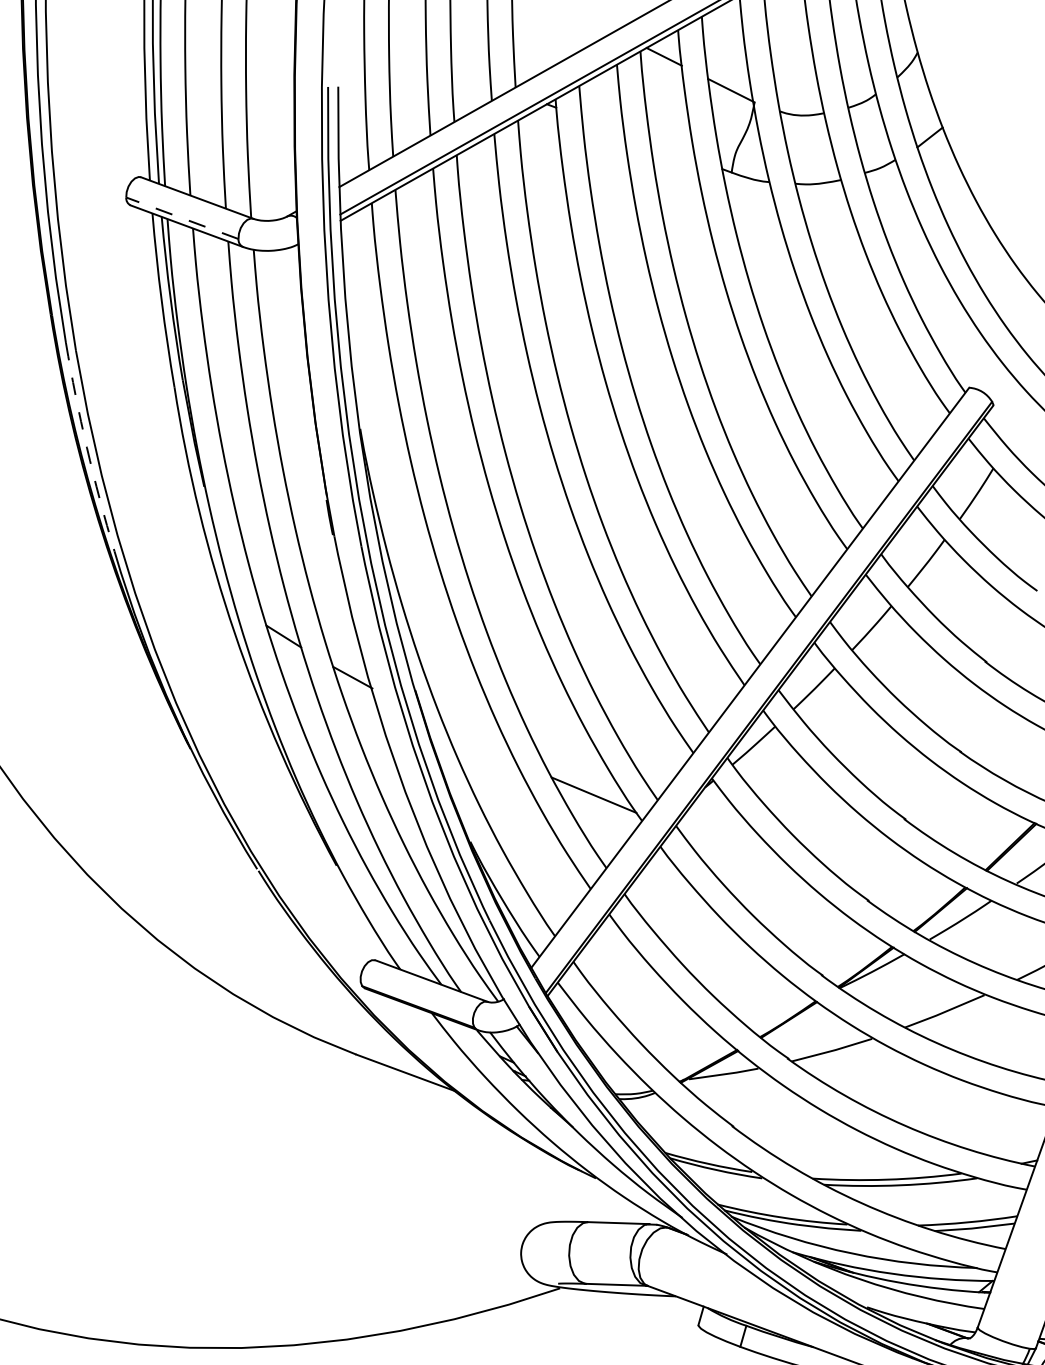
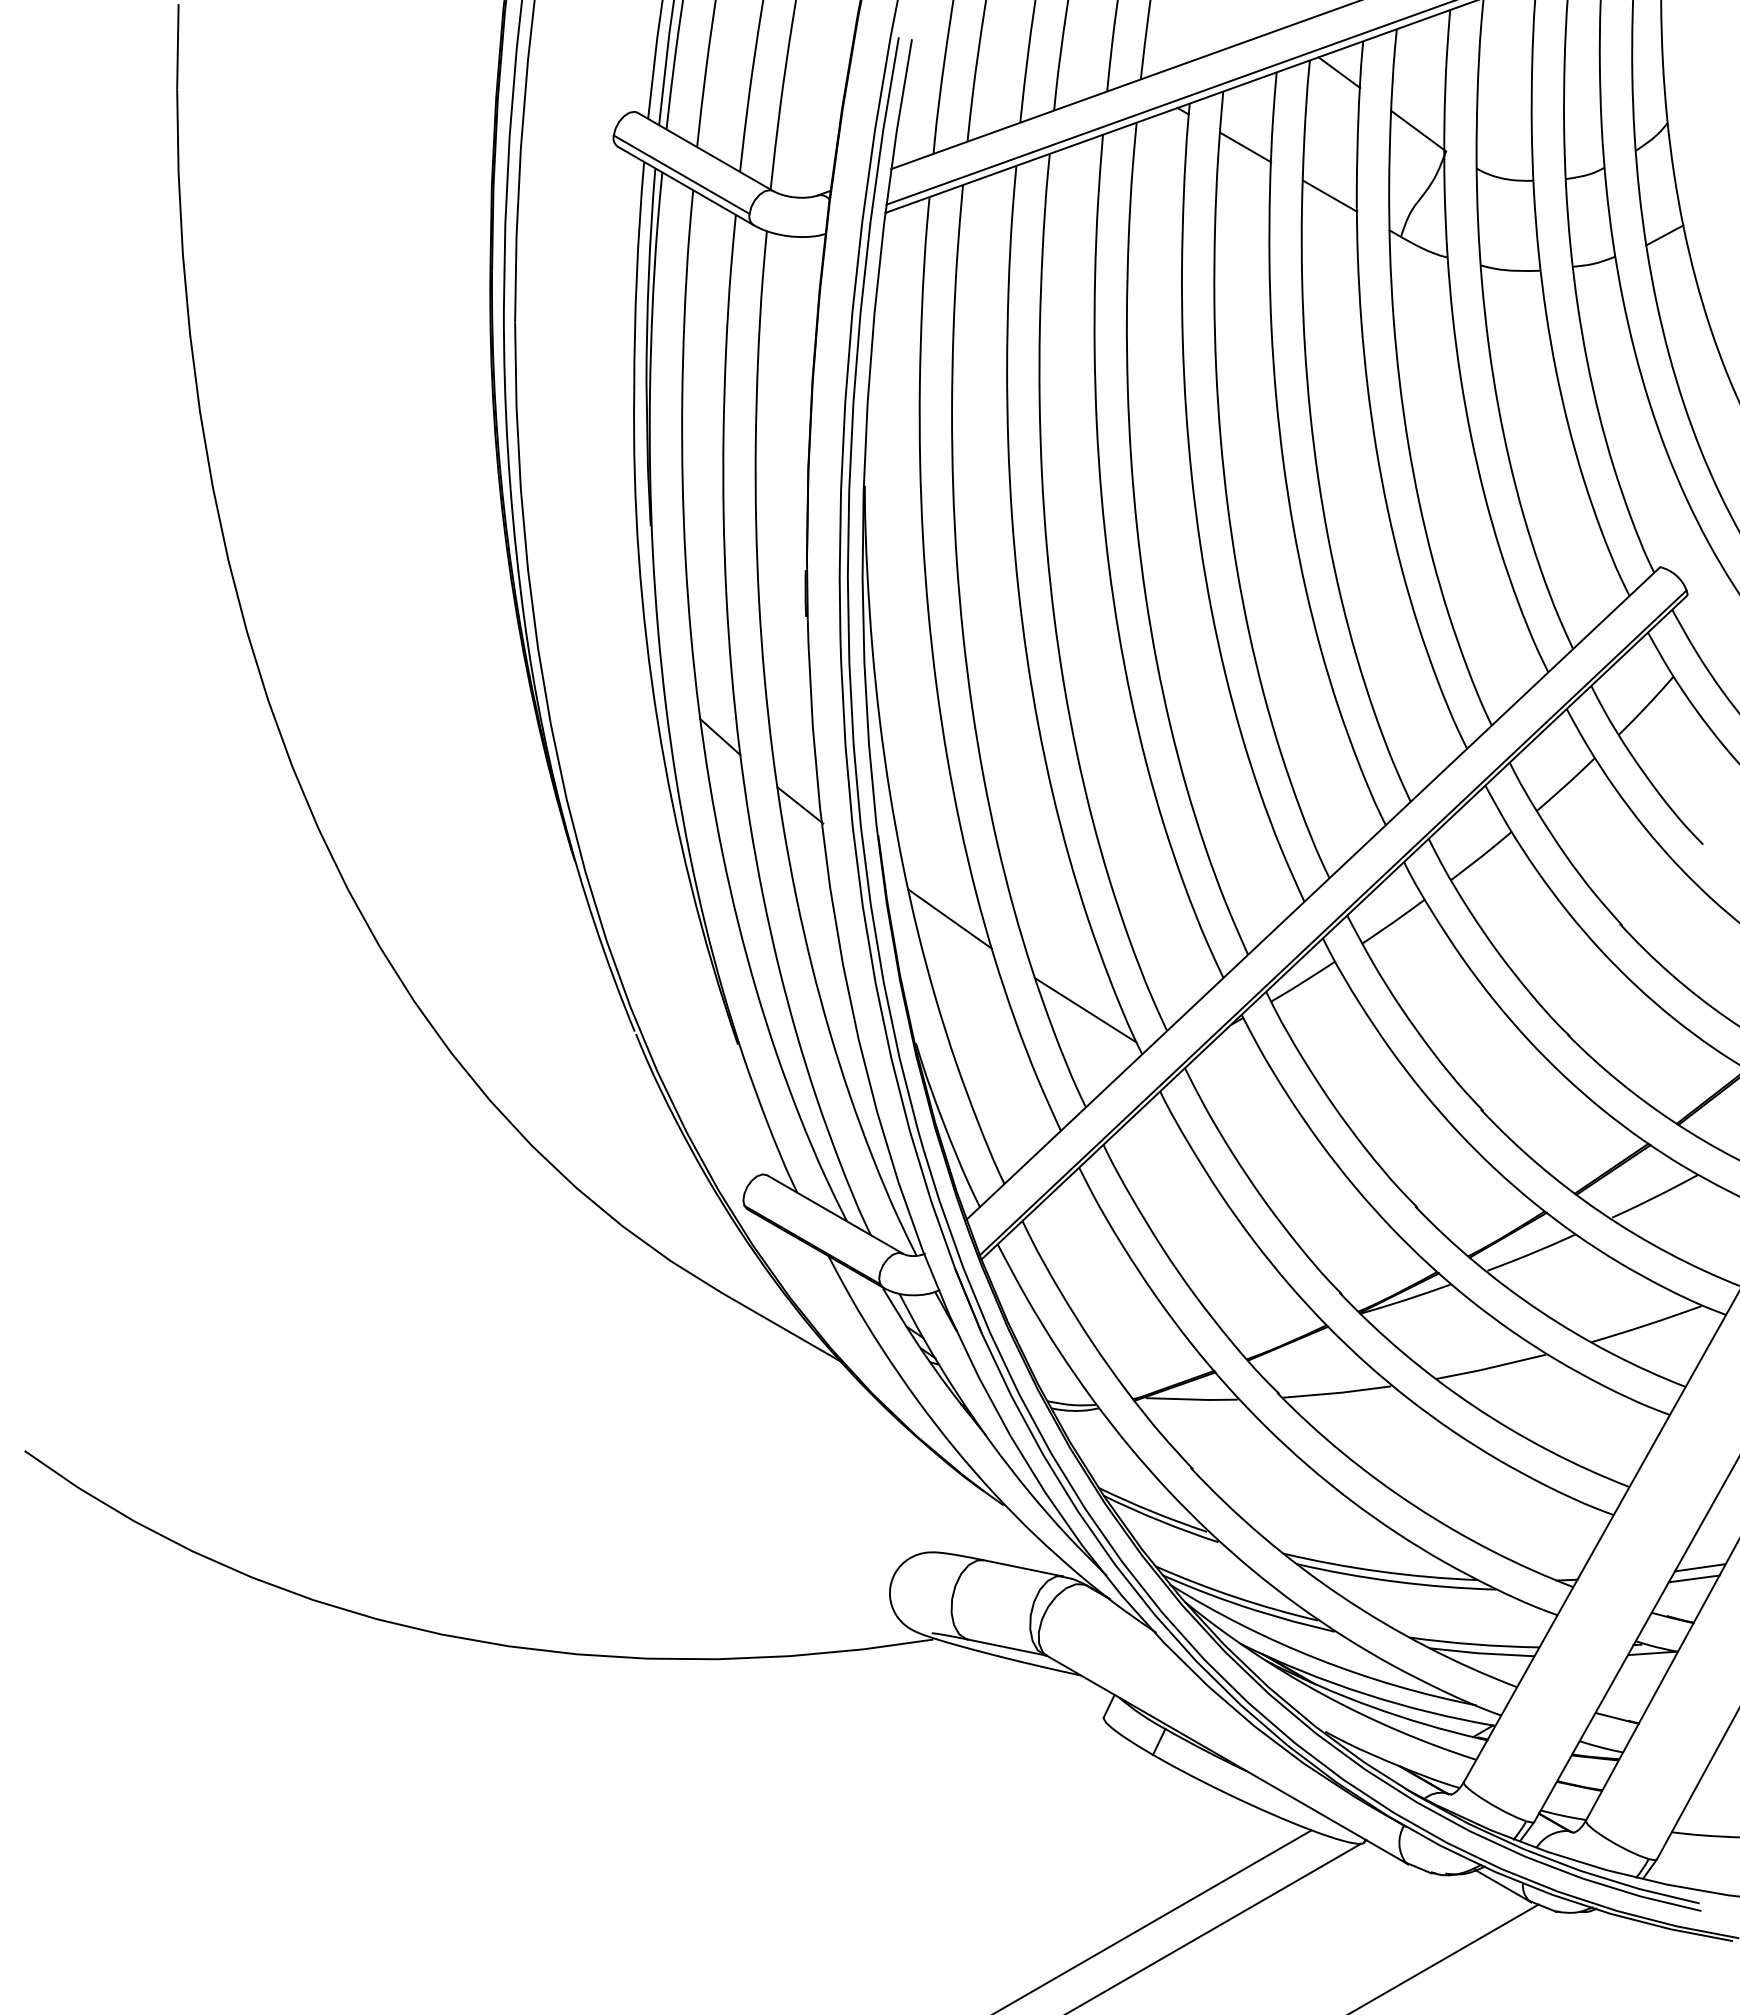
line: (603, 125) -> (1245, 147), added
line: (672, 150) -> (1329, 195), added
line: (182, 218) -> (681, 174), dashed -> solid
arc: (86, 448) -> (507, 450), dashed -> solid
line: (479, 743) -> (949, 918), added

